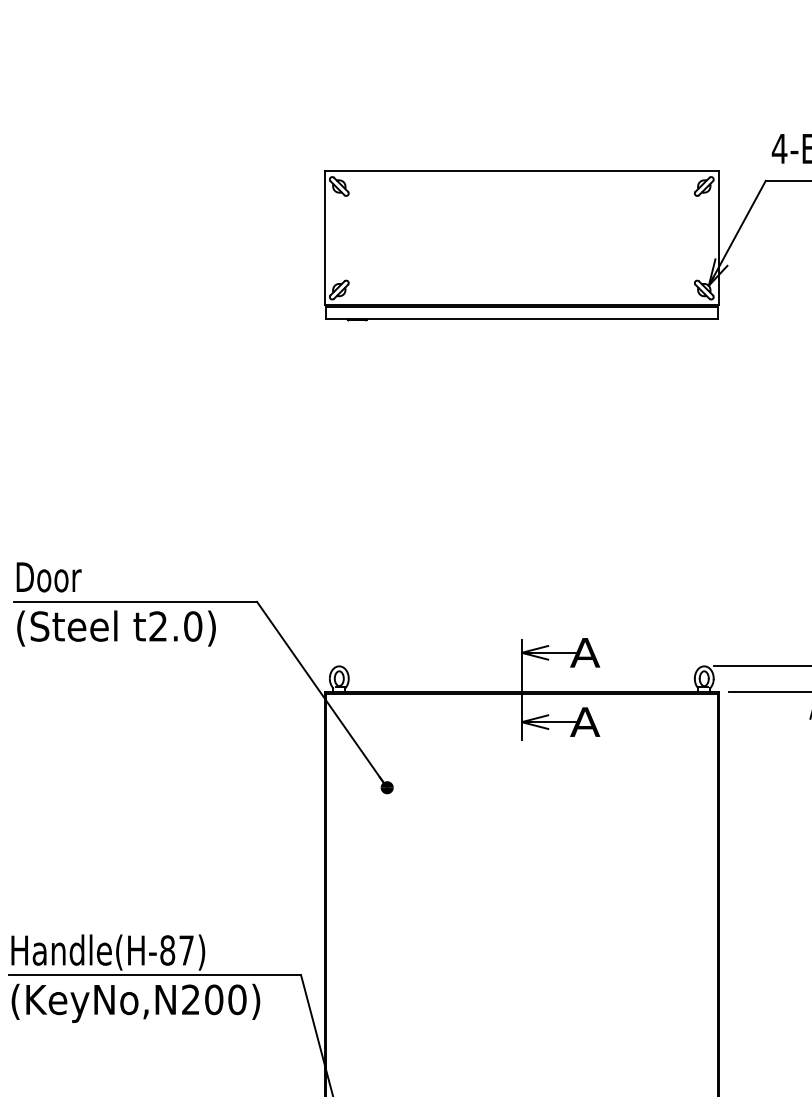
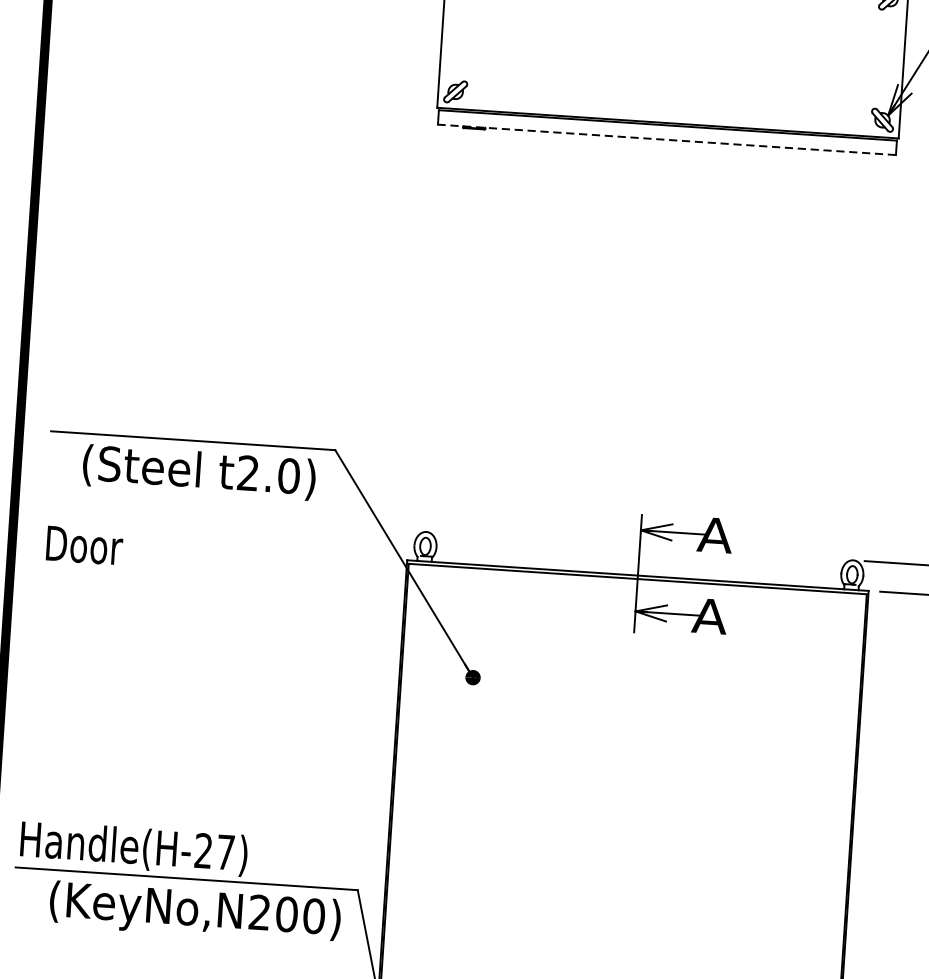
line: (521, 318) -> (666, 139), solid -> dashed
text: (48, 577) -> (83, 545), moved
text: (116, 628) -> (199, 472), moved
text: (167, 950) -> (203, 850), Handle(H-87) -> Handle(H-27)
text: (135, 1002) -> (194, 911), moved

